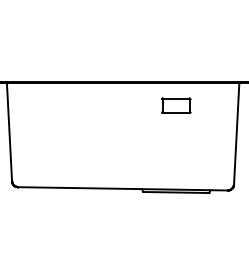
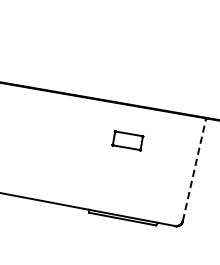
part: (176, 105) -> (128, 140), moved
line: (236, 133) -> (194, 169), solid -> dashed

